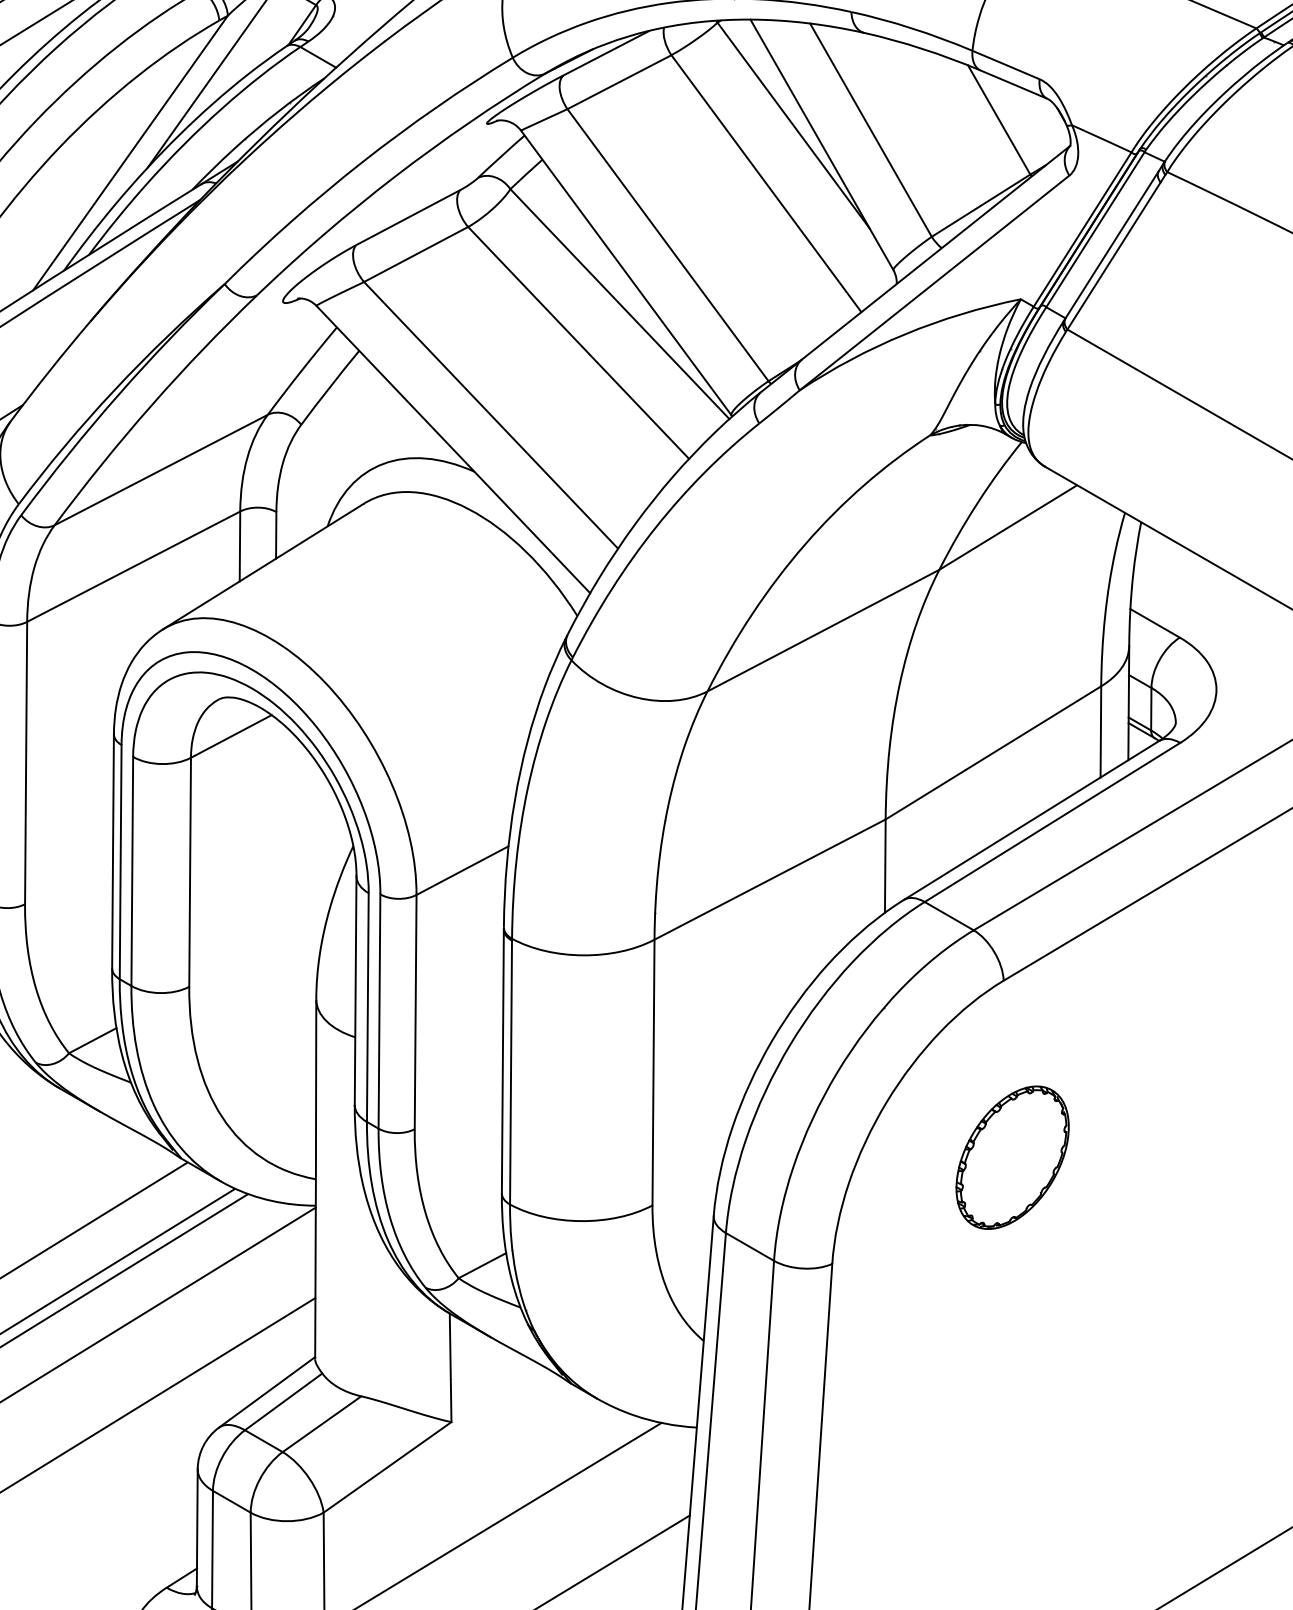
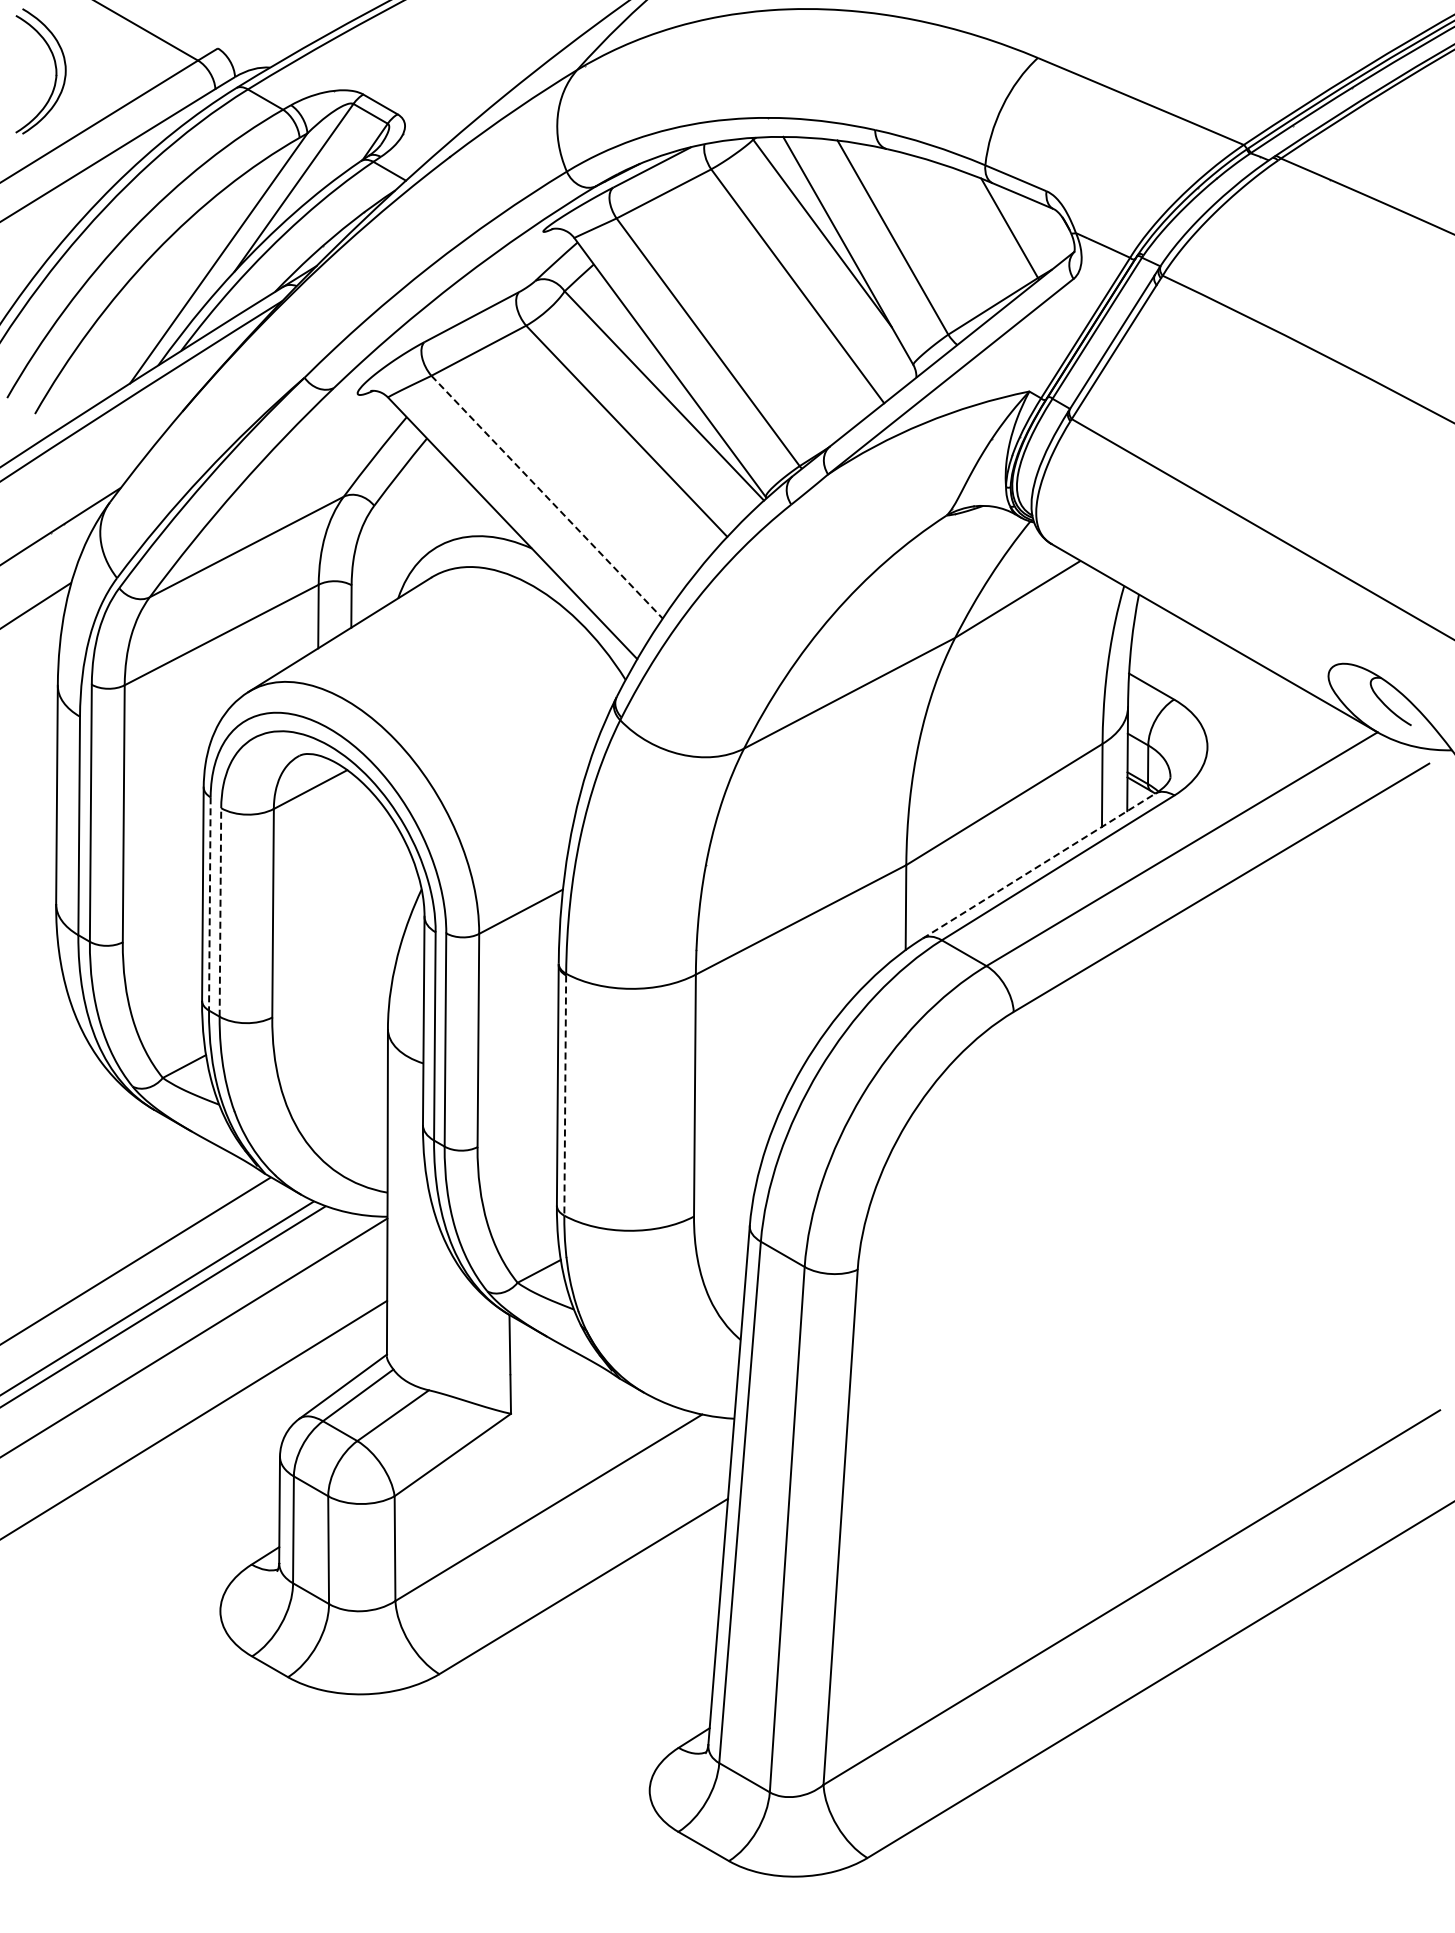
line: (491, 415) -> (547, 497), solid -> dashed
line: (1031, 819) -> (1039, 865), solid -> dashed
line: (120, 861) -> (209, 903), solid -> dashed
line: (132, 870) -> (220, 911), solid -> dashed
line: (511, 1073) -> (565, 1096), solid -> dashed
part: (1012, 1157) -> (1021, 1172), removed

